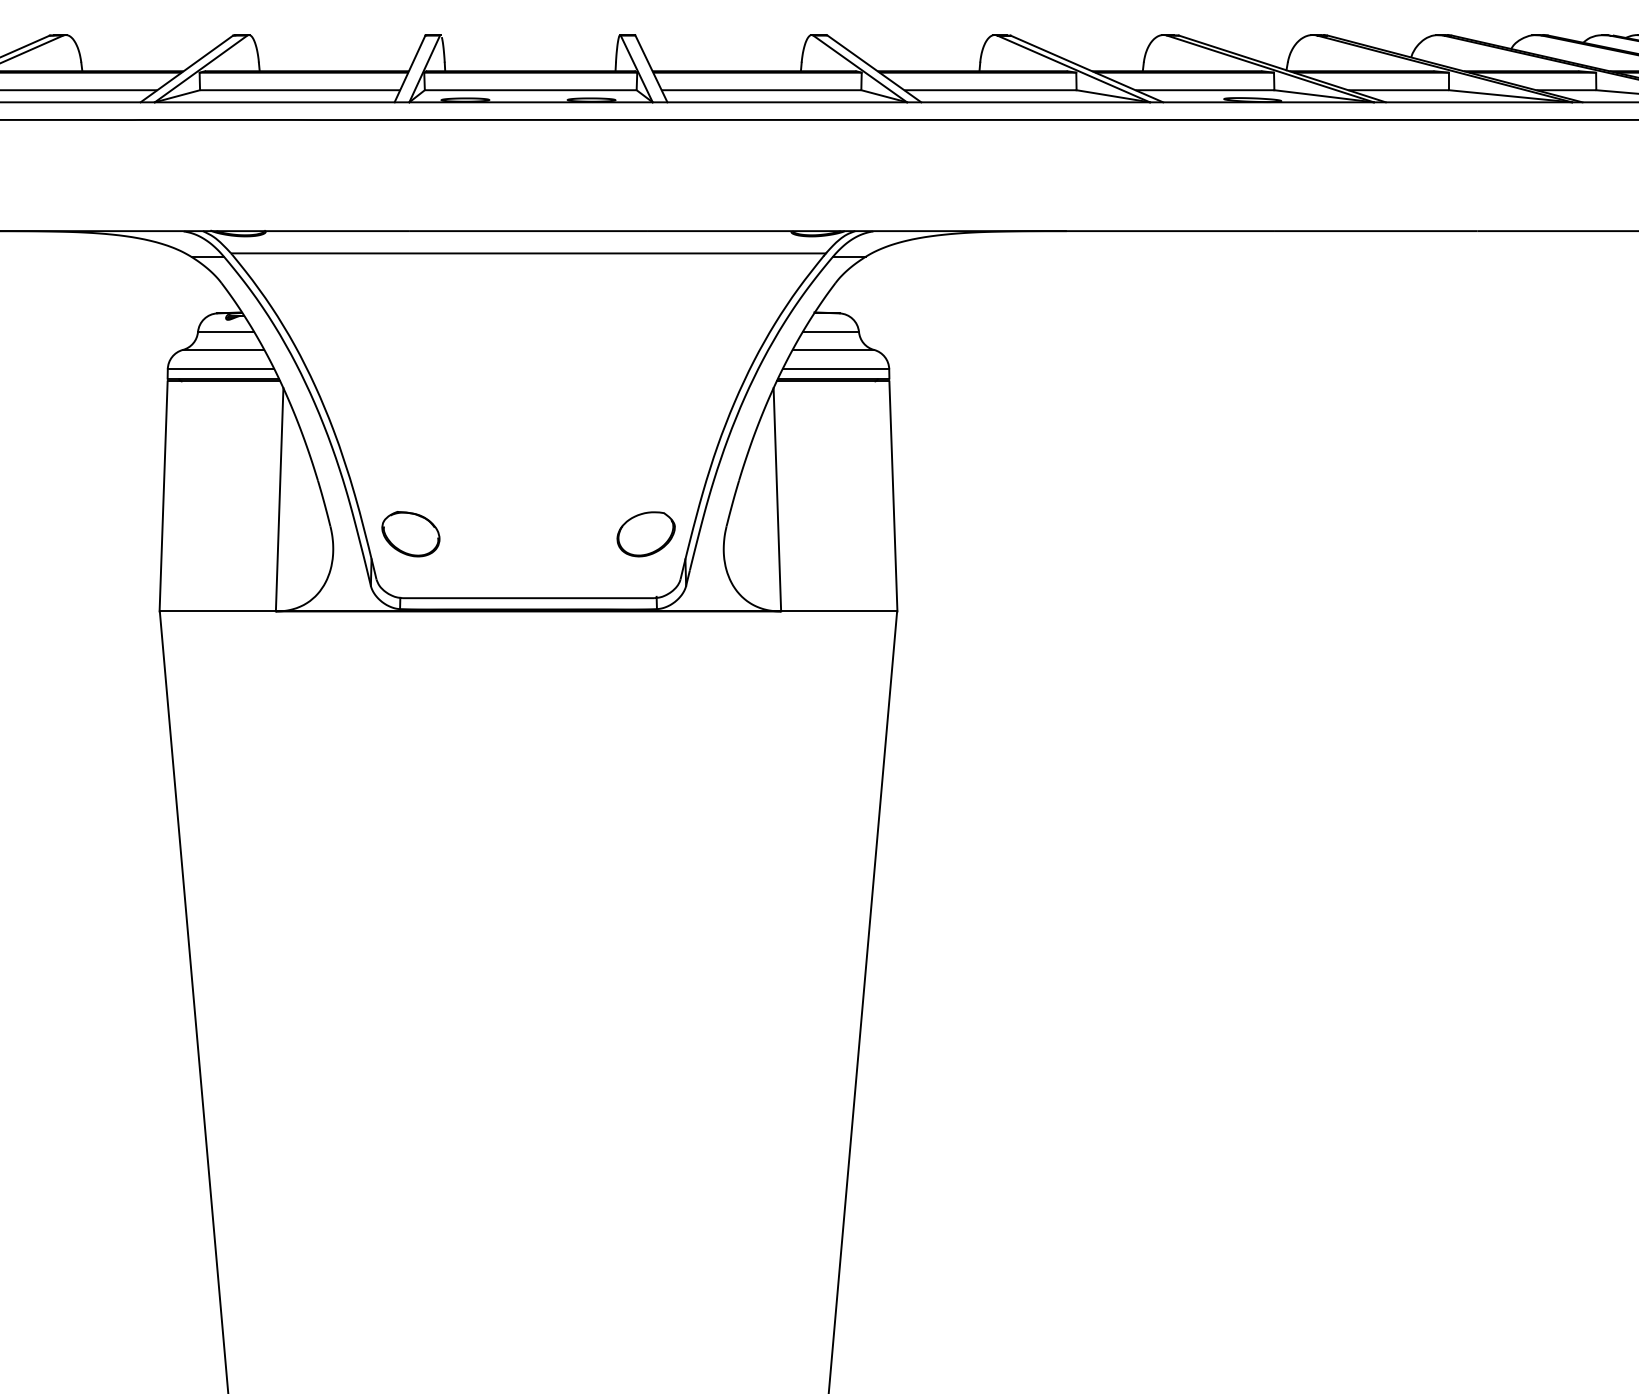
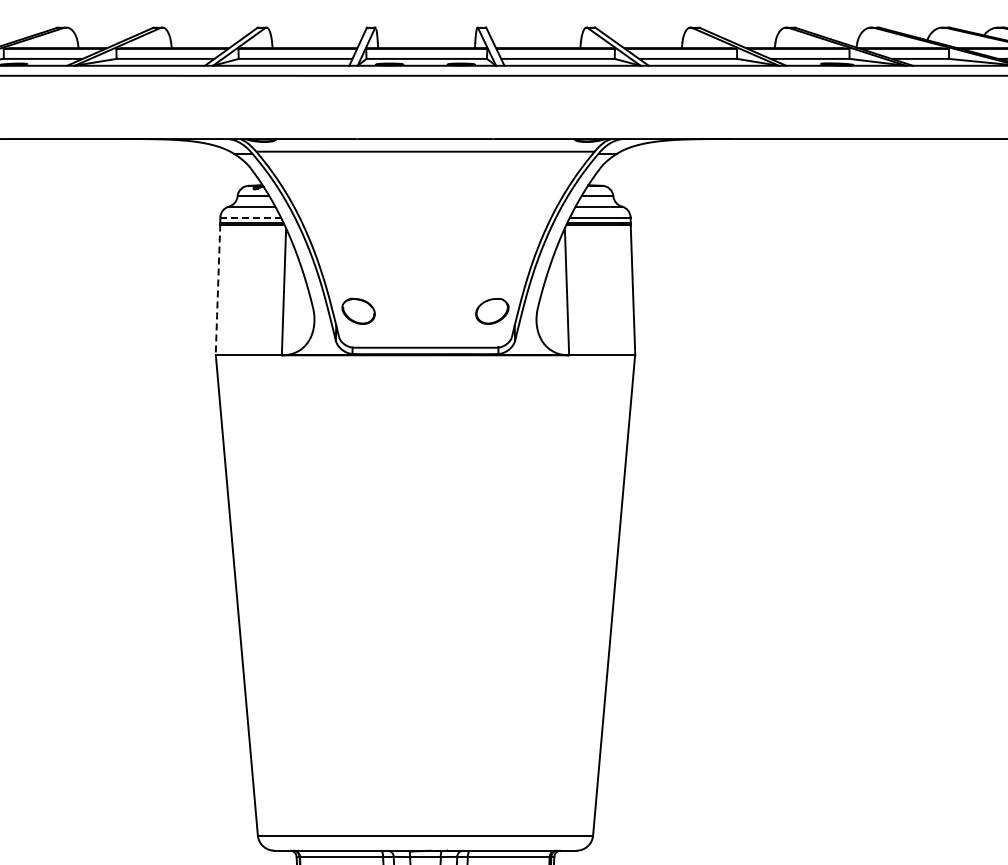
line: (222, 369) -> (251, 217), solid -> dashed
line: (162, 497) -> (217, 290), solid -> dashed

